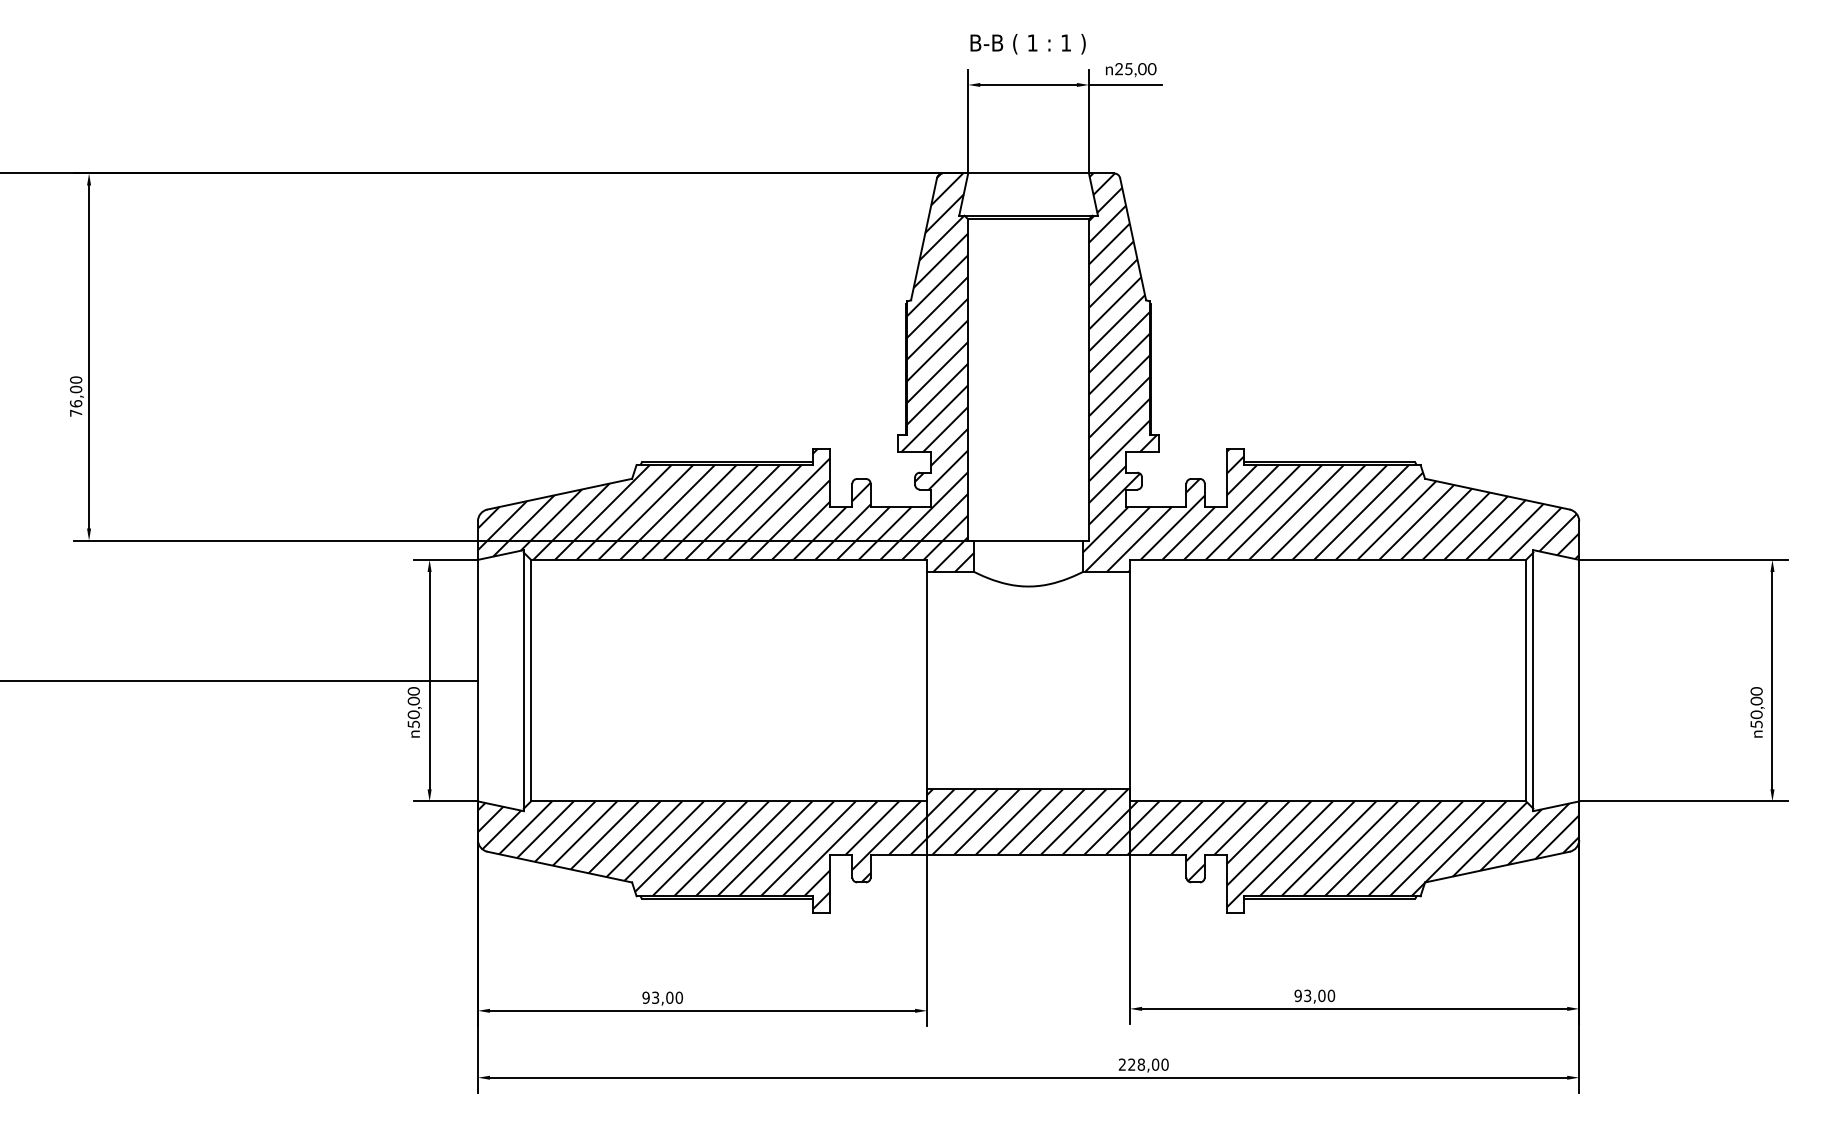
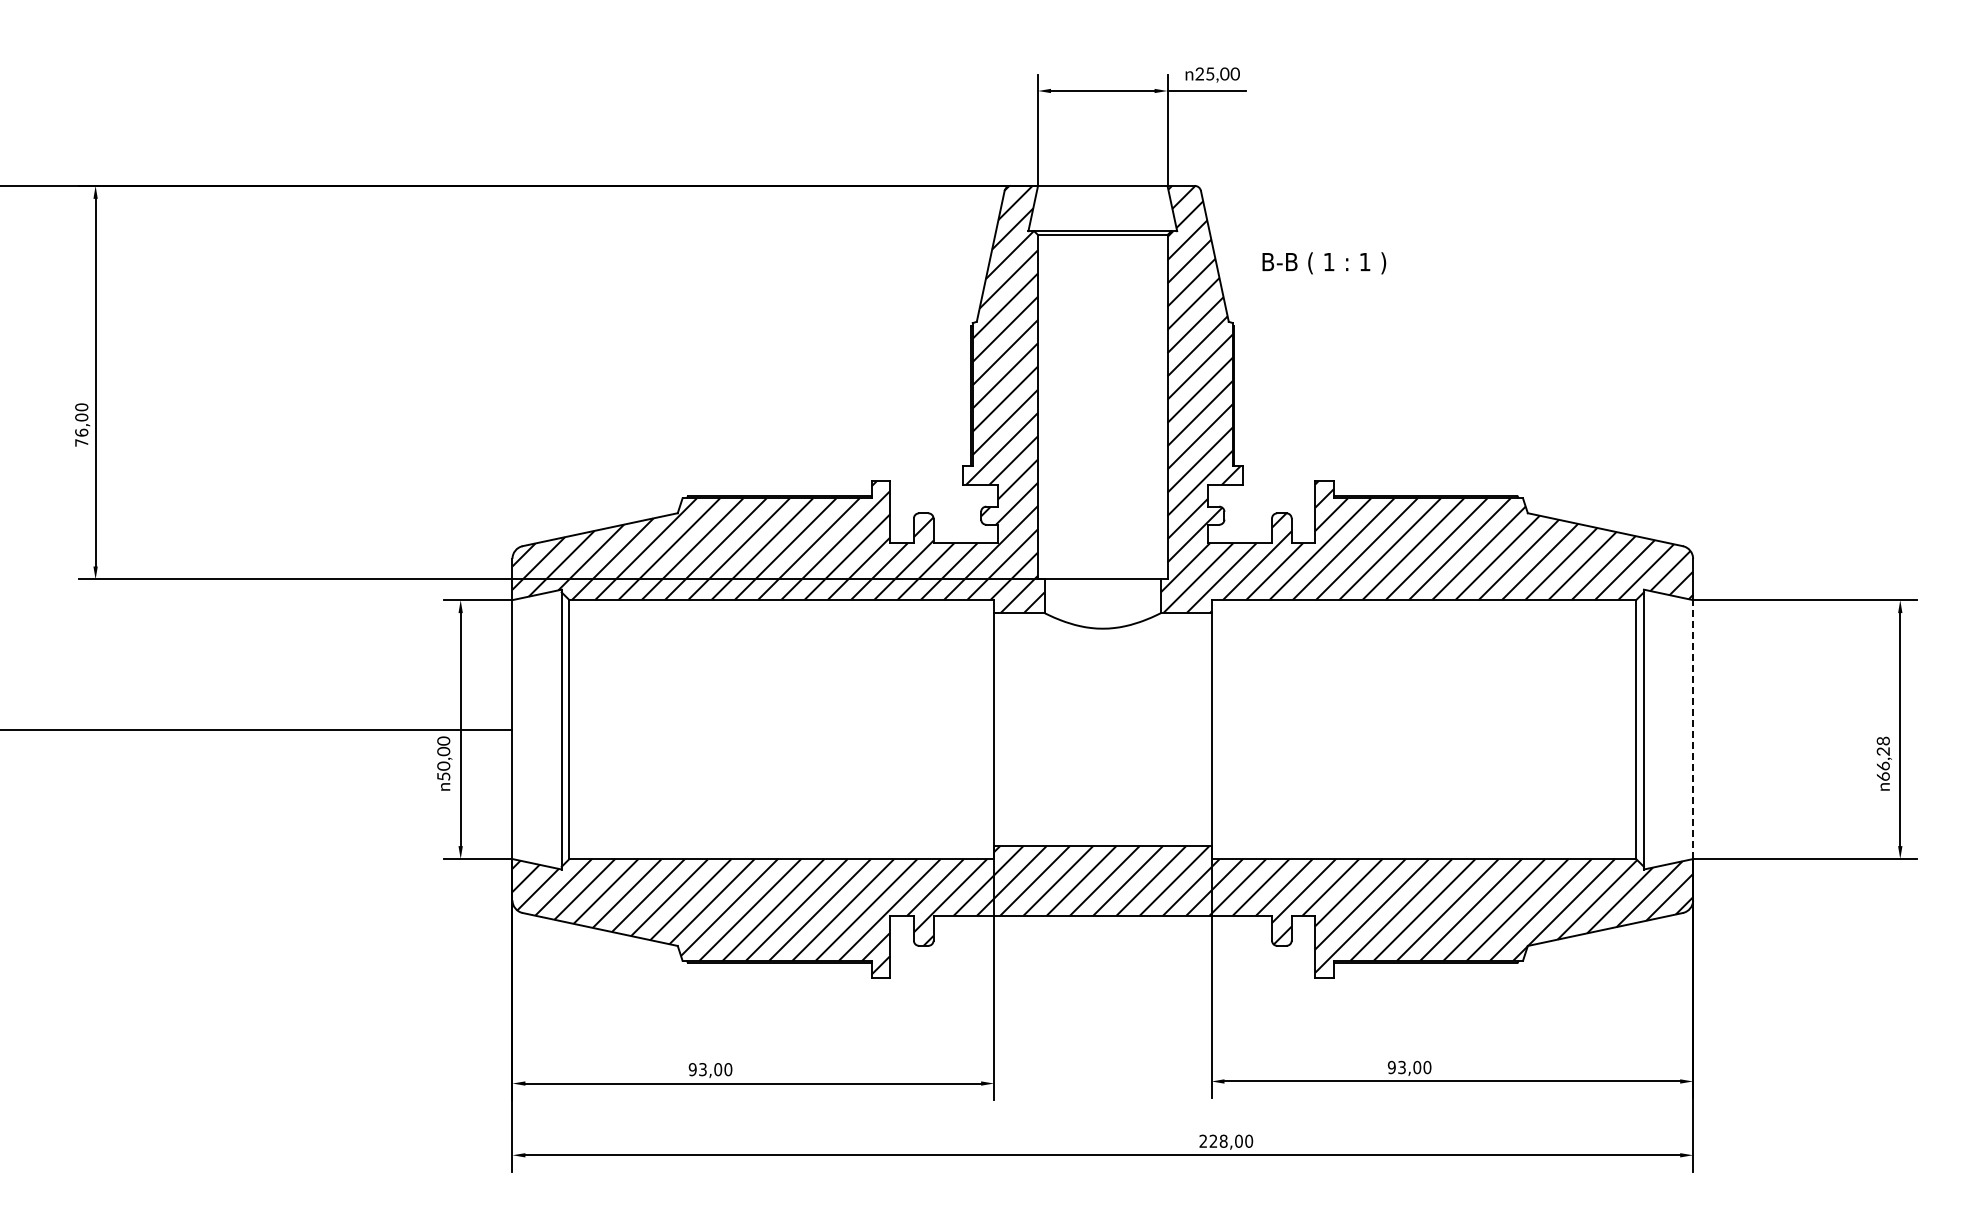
text: (1028, 44) -> (1324, 263), moved
line: (1579, 680) -> (1693, 729), solid -> dashed
text: (1755, 707) -> (1882, 758), 50,00 -> 66,28

